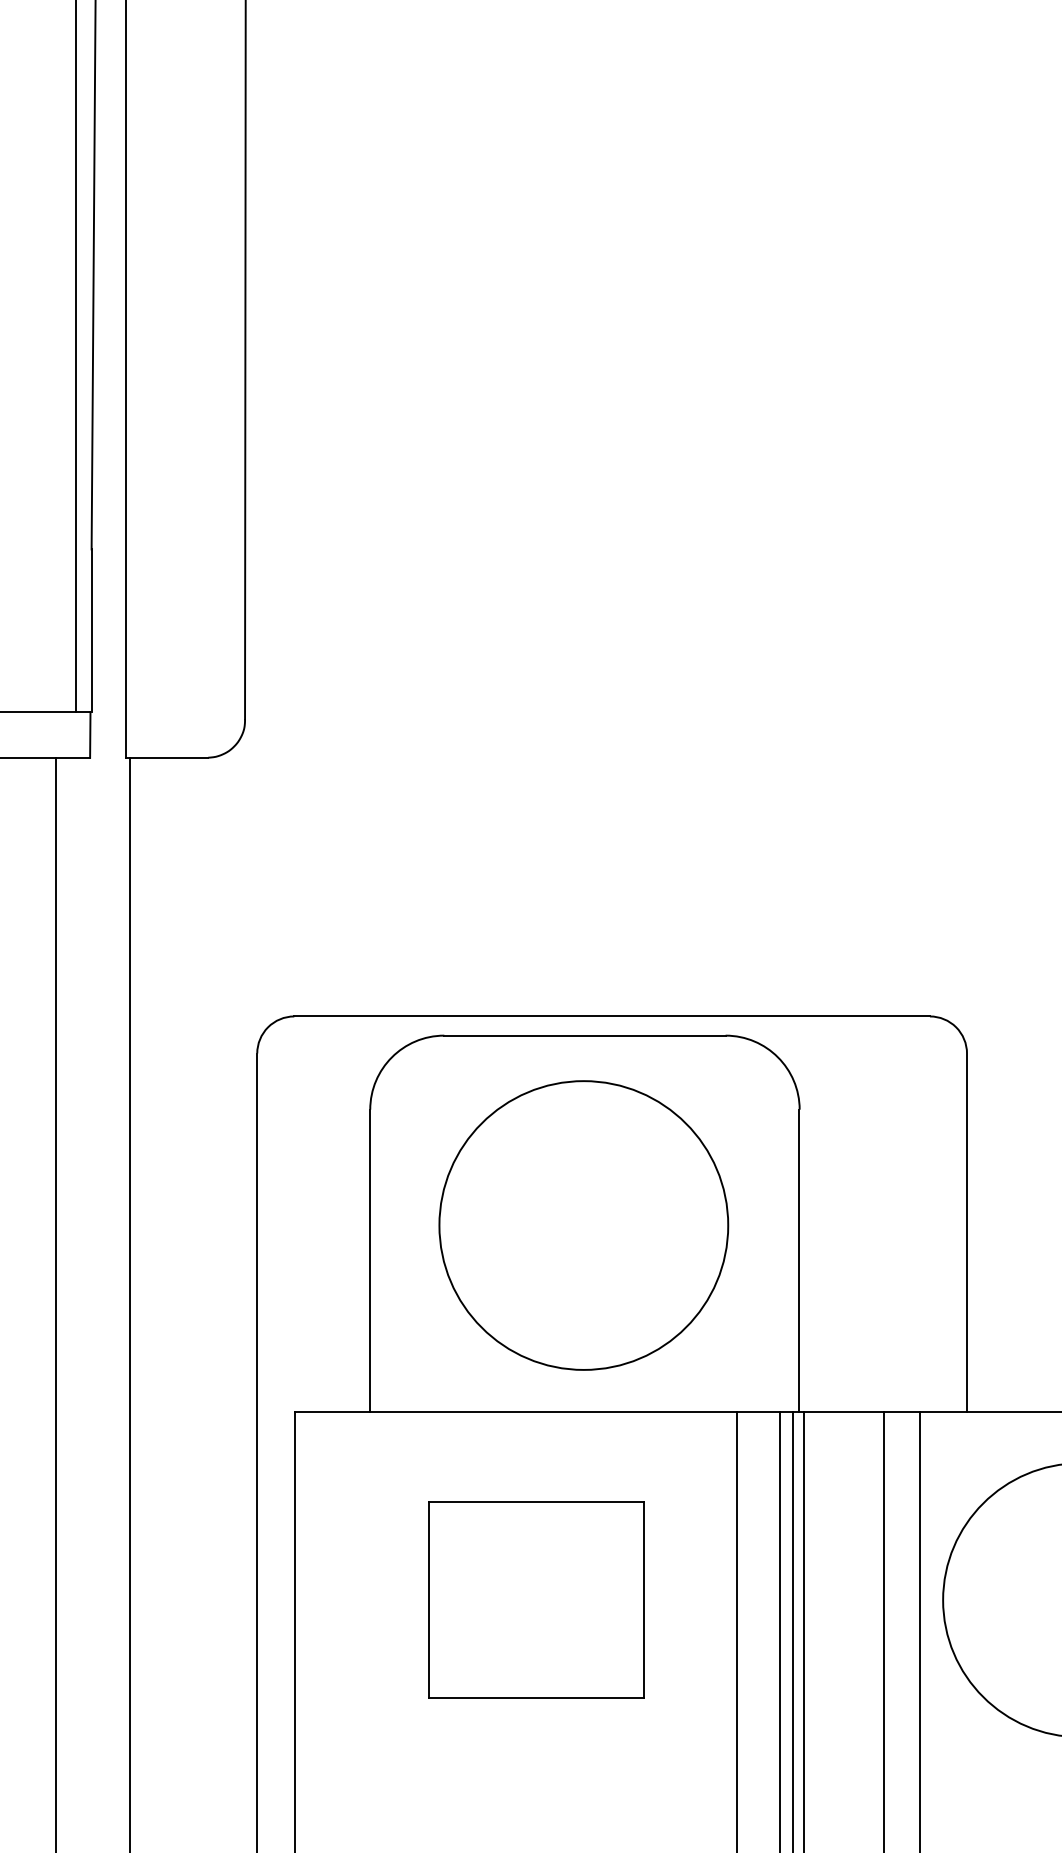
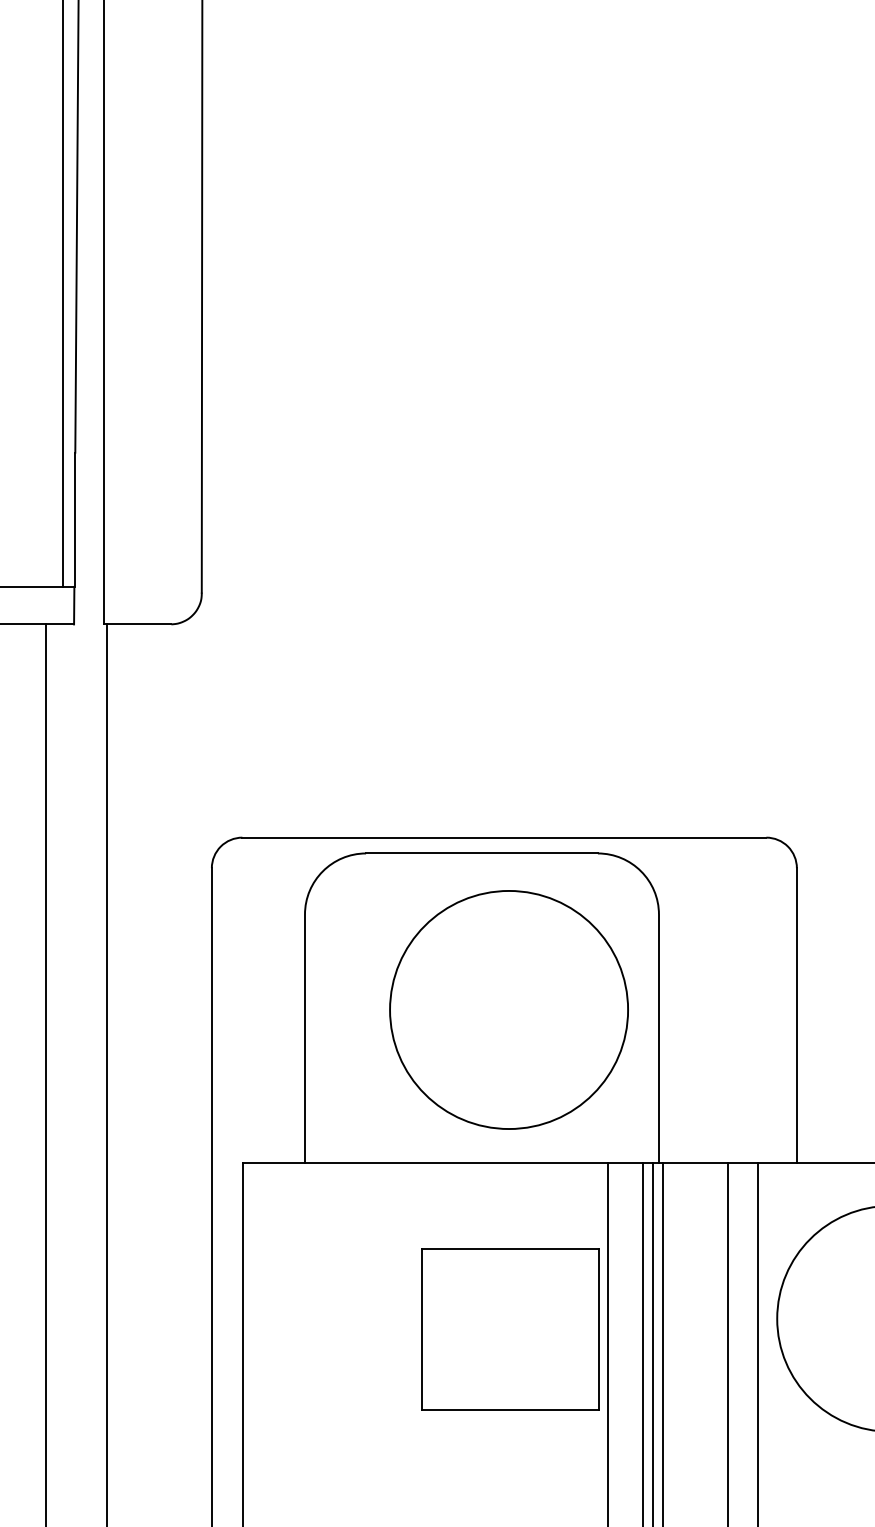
circle: (583, 1225) -> (508, 1009), moved
part: (536, 1599) -> (510, 1328), moved

